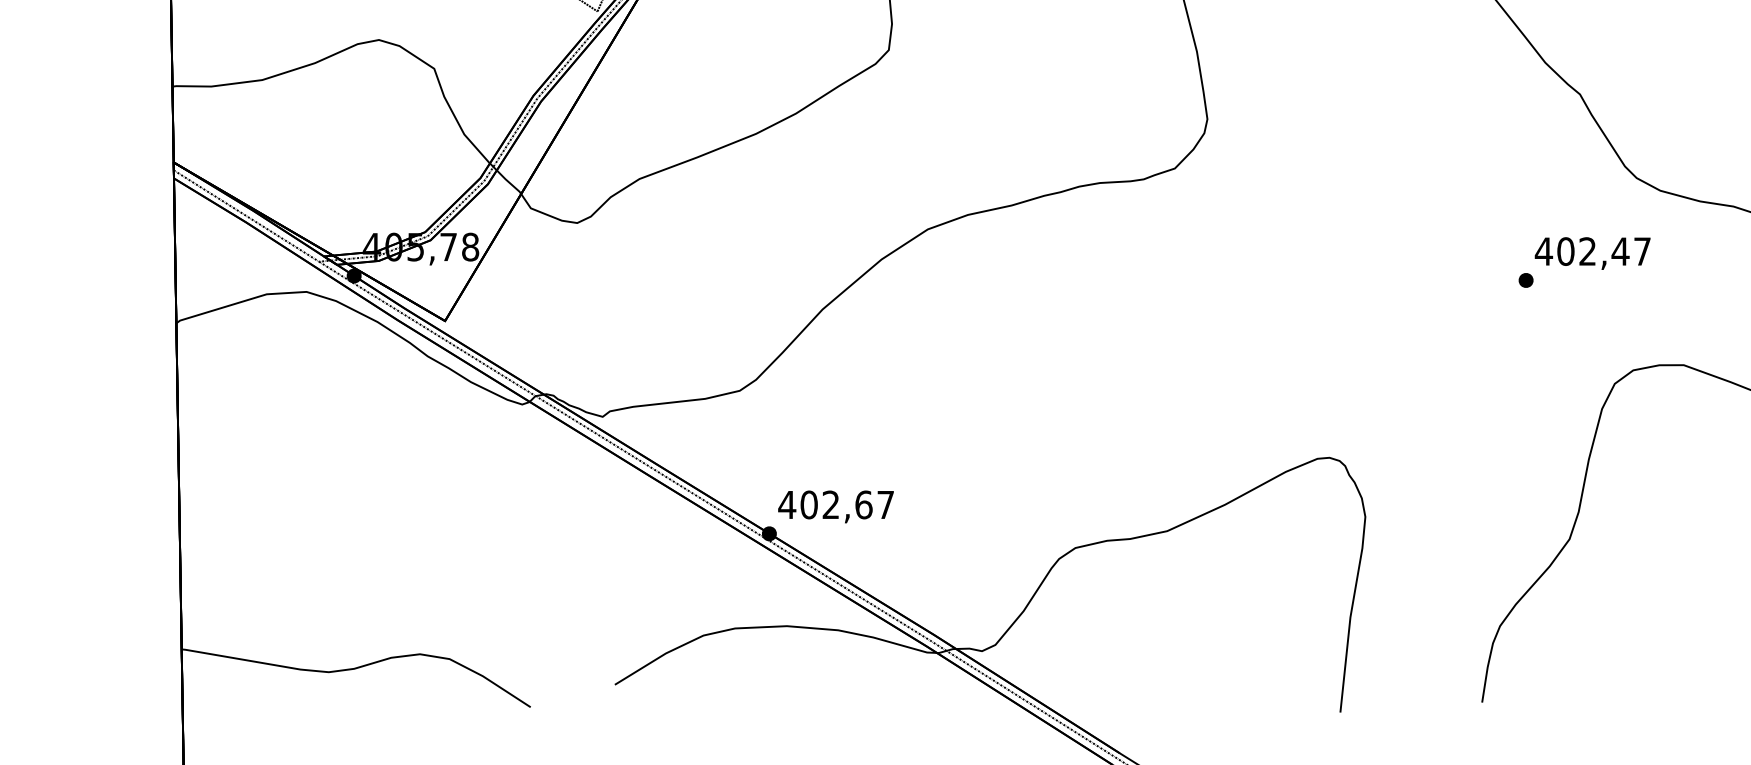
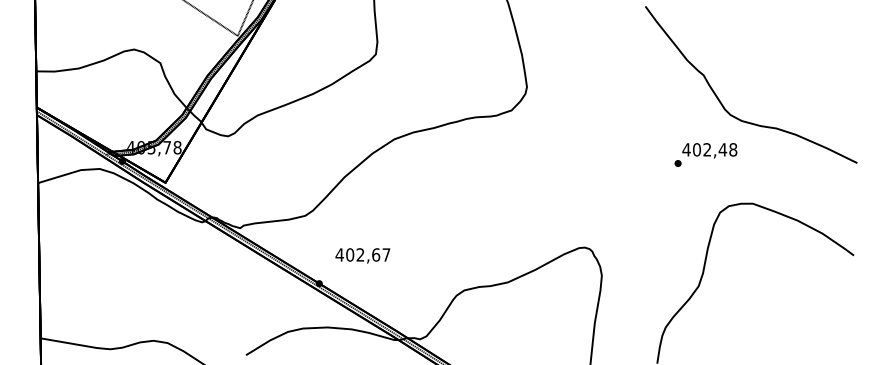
text: (1642, 250) -> (733, 149), 402,47 -> 402,48
text: (835, 506) -> (362, 255), moved

